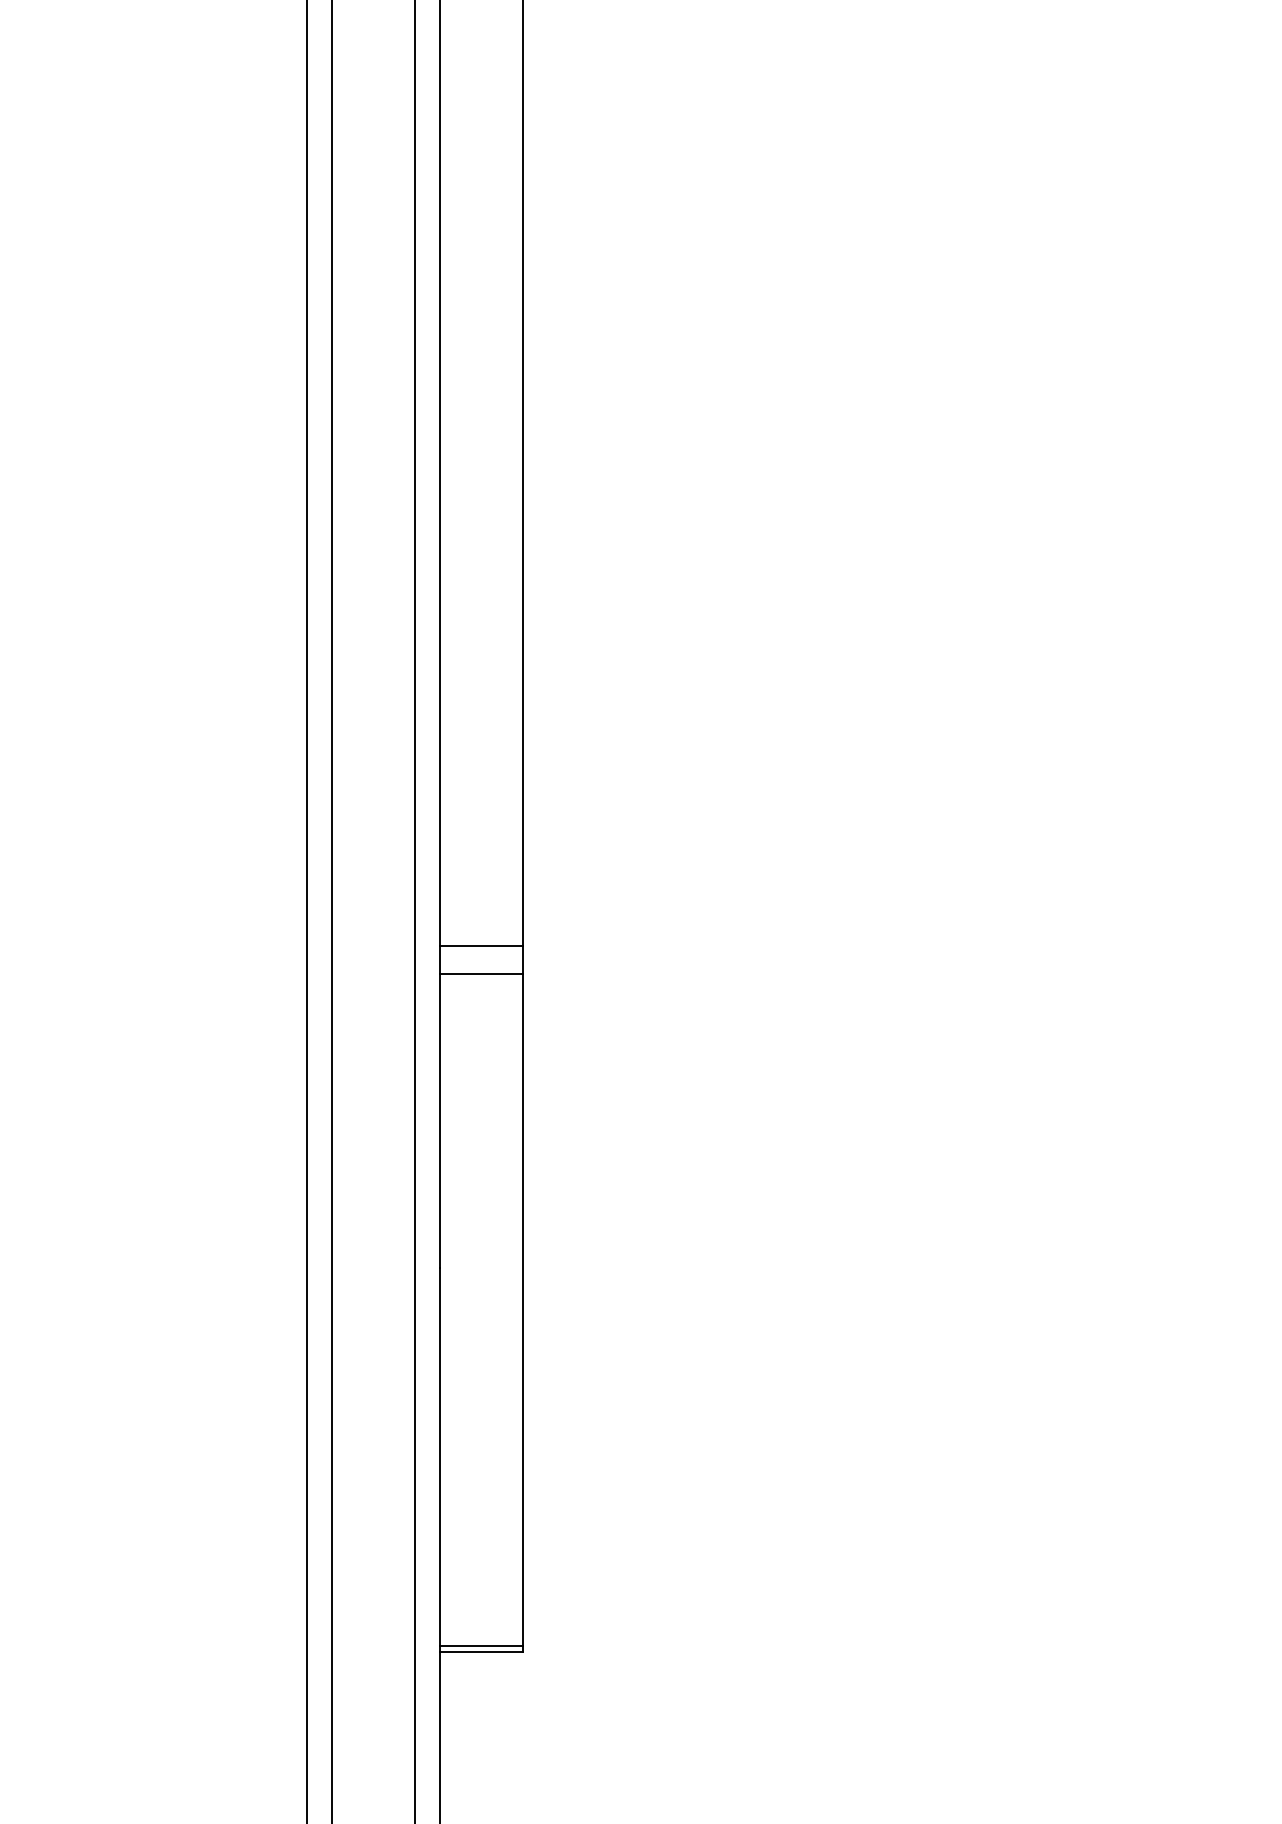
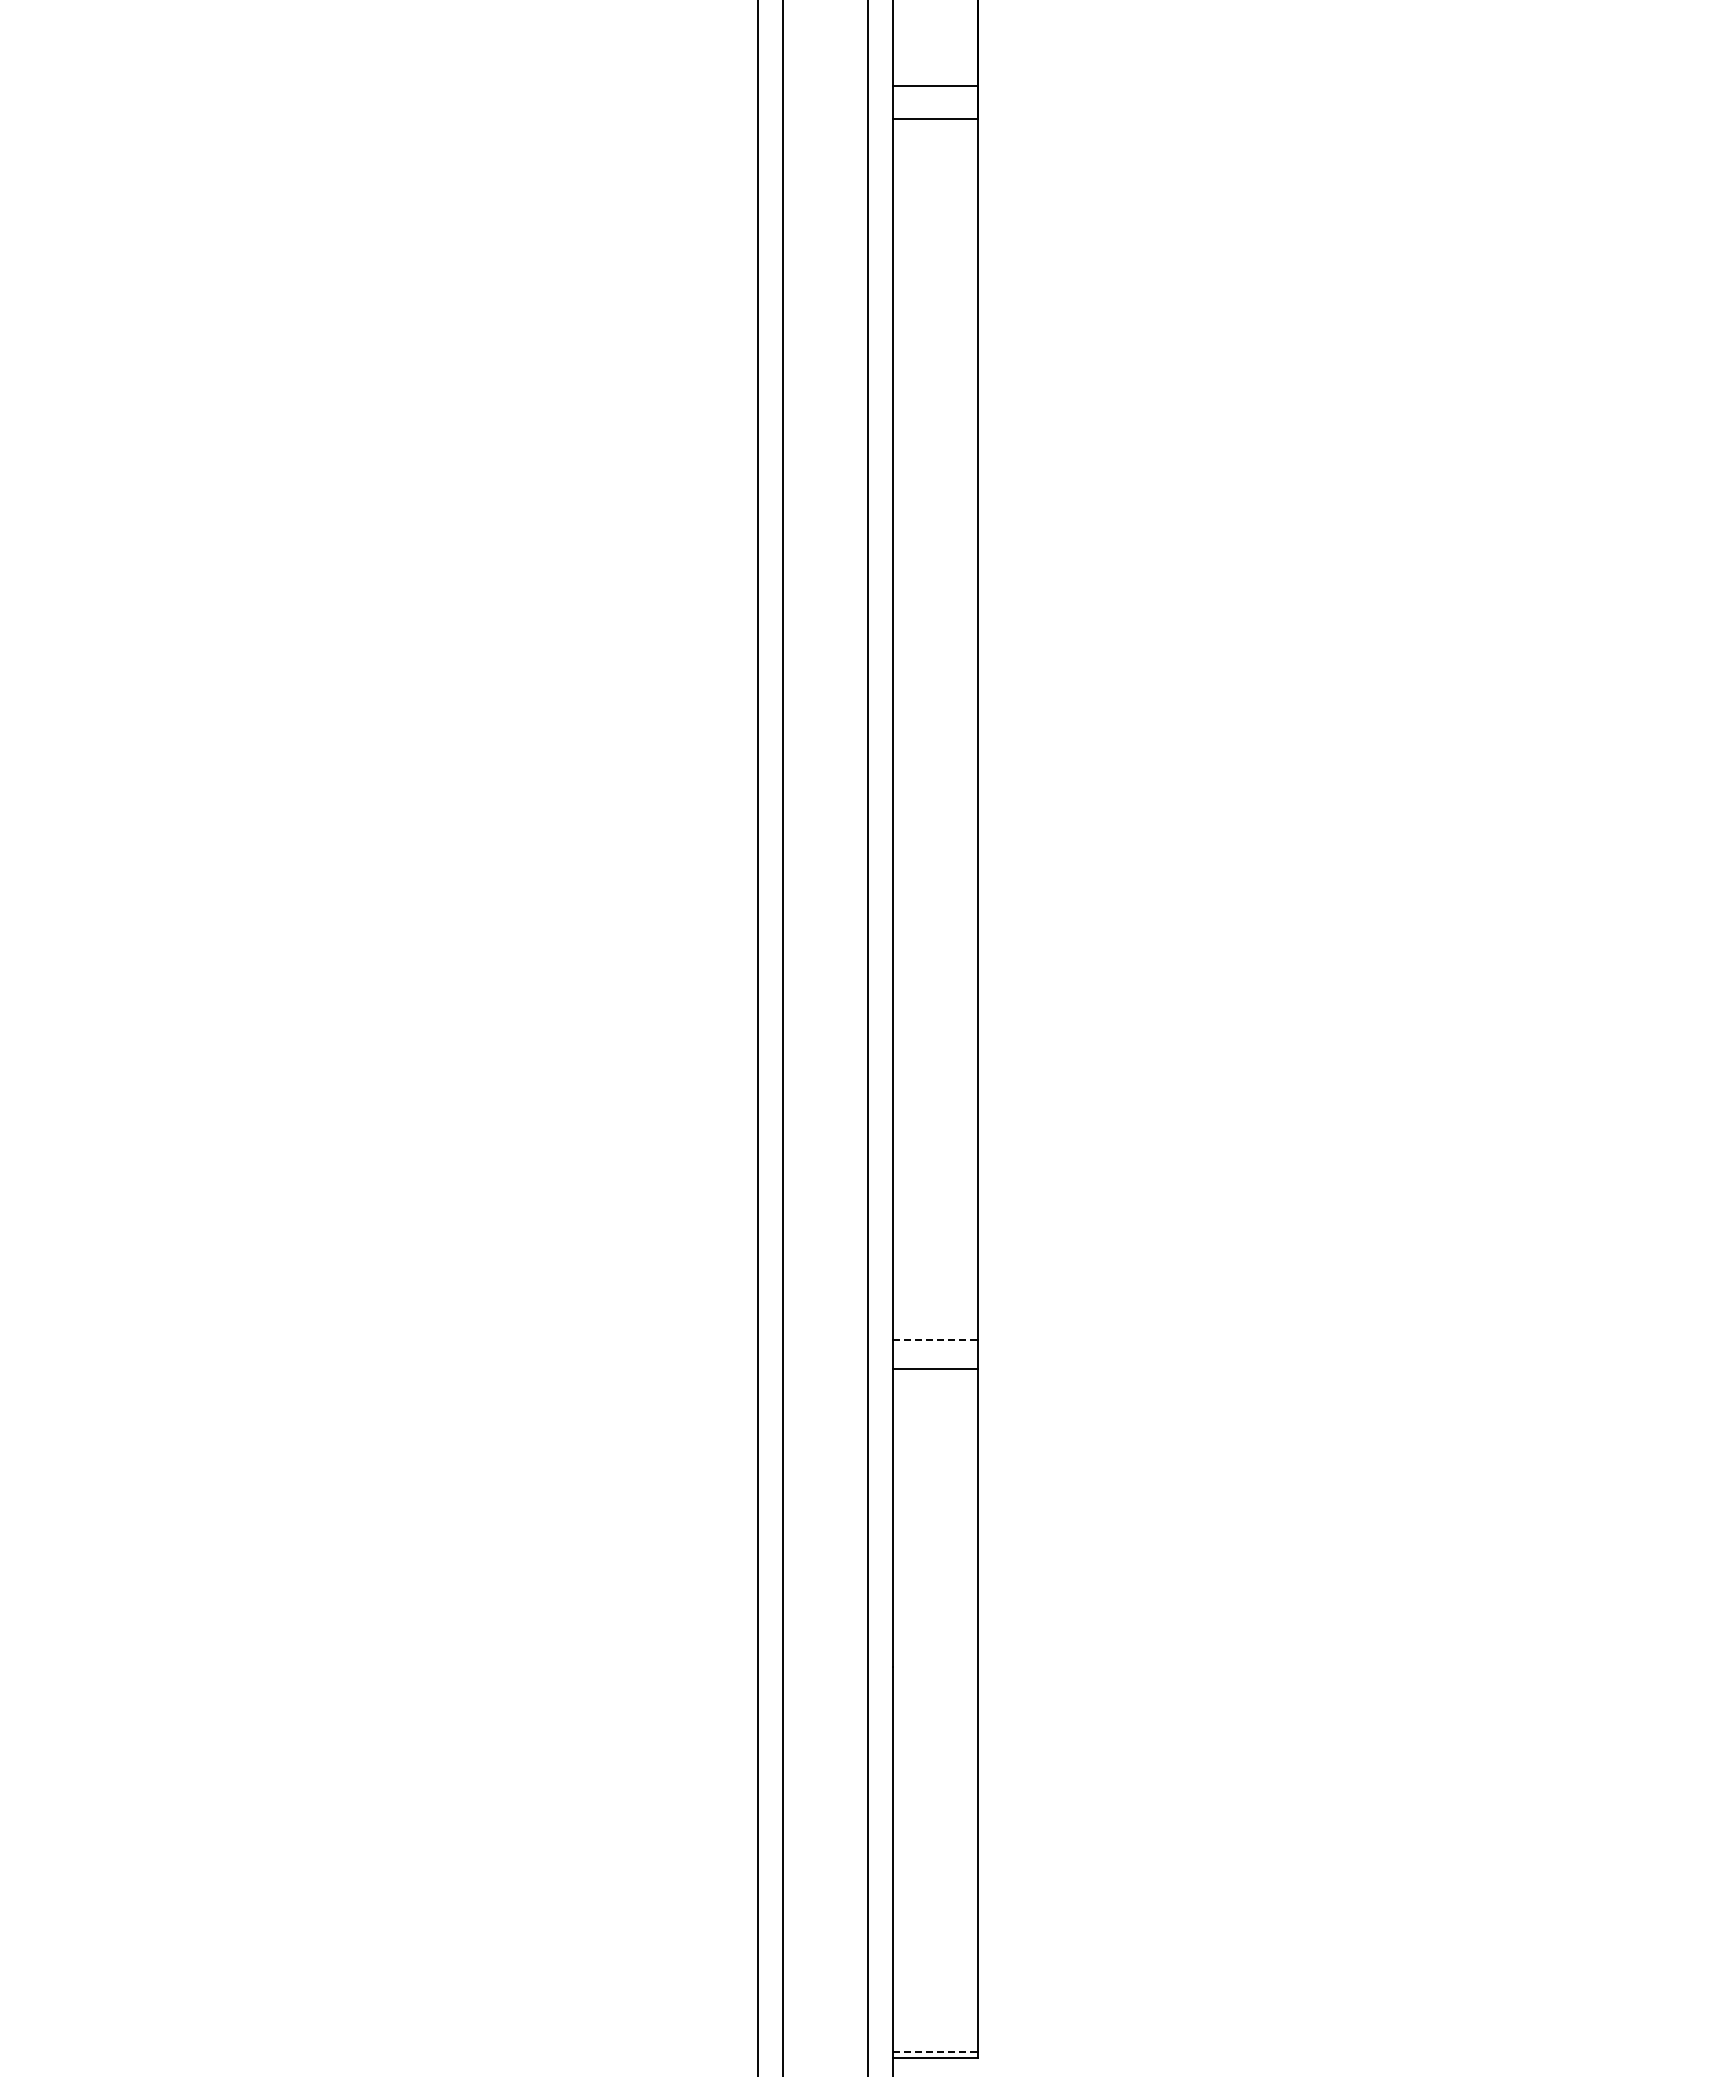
line: (481, 946) -> (935, 1340), solid -> dashed
line: (481, 1646) -> (935, 2052), solid -> dashed

